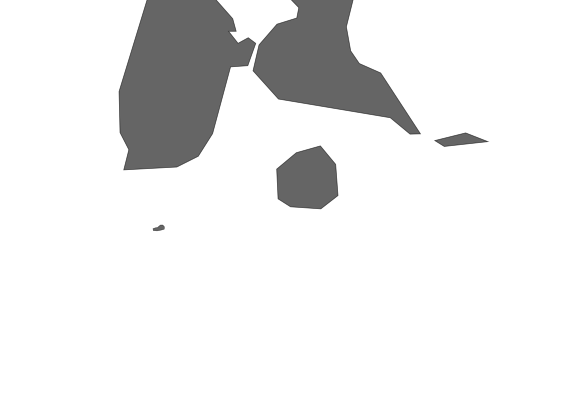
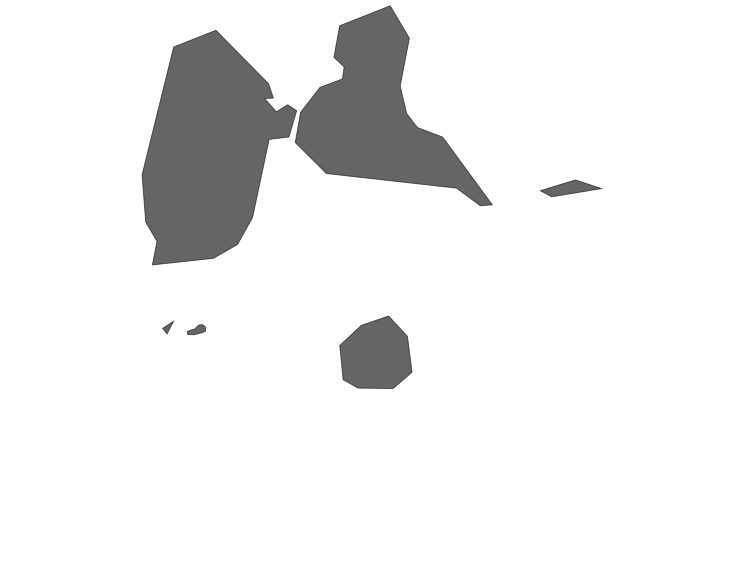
part: (461, 140) -> (570, 188), moved
part: (307, 175) -> (375, 351), moved
part: (134, 224) -> (168, 327), added
part: (158, 227) -> (195, 329), size x1.43

